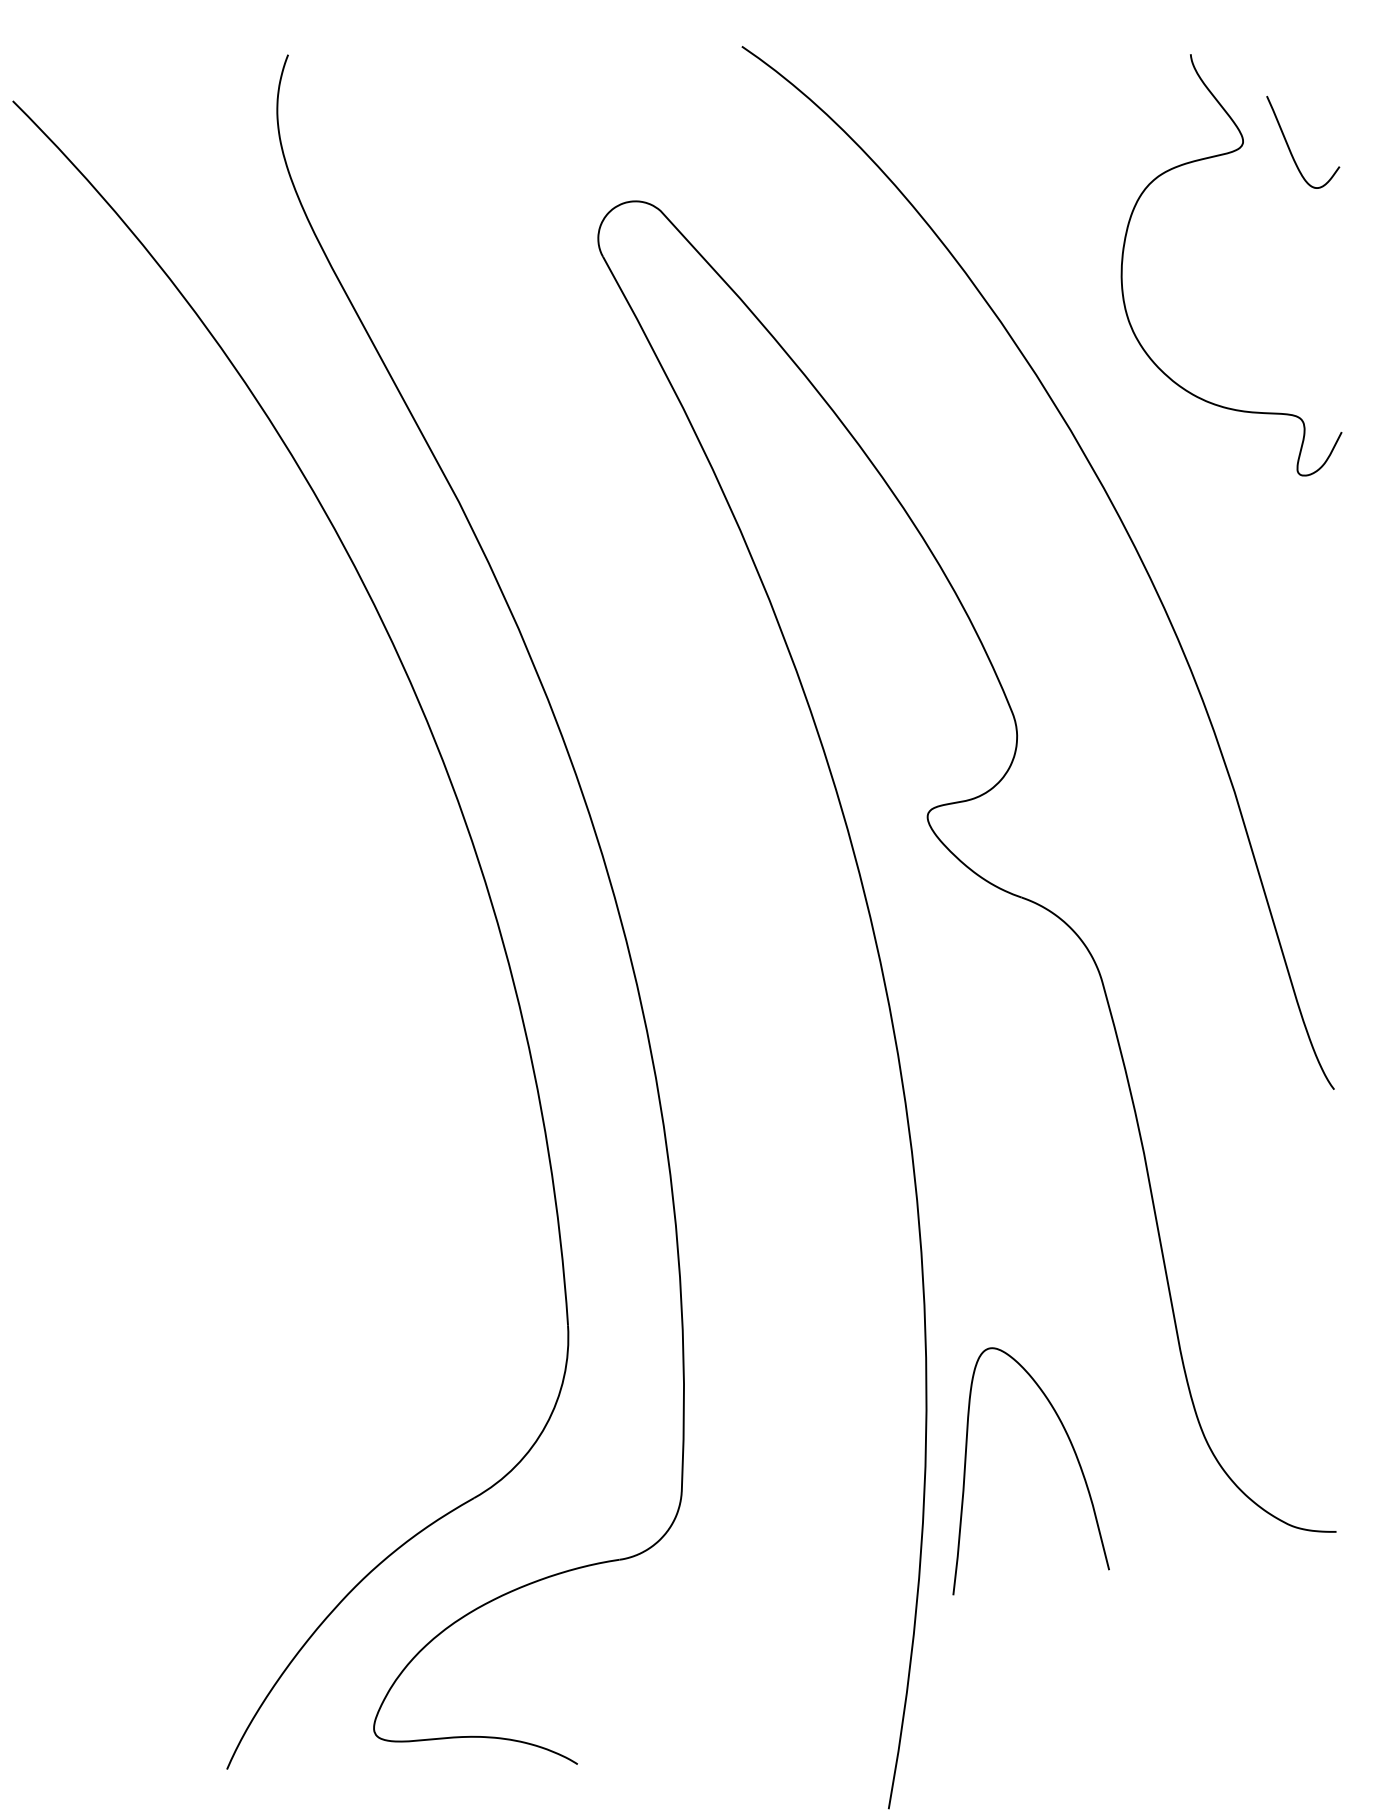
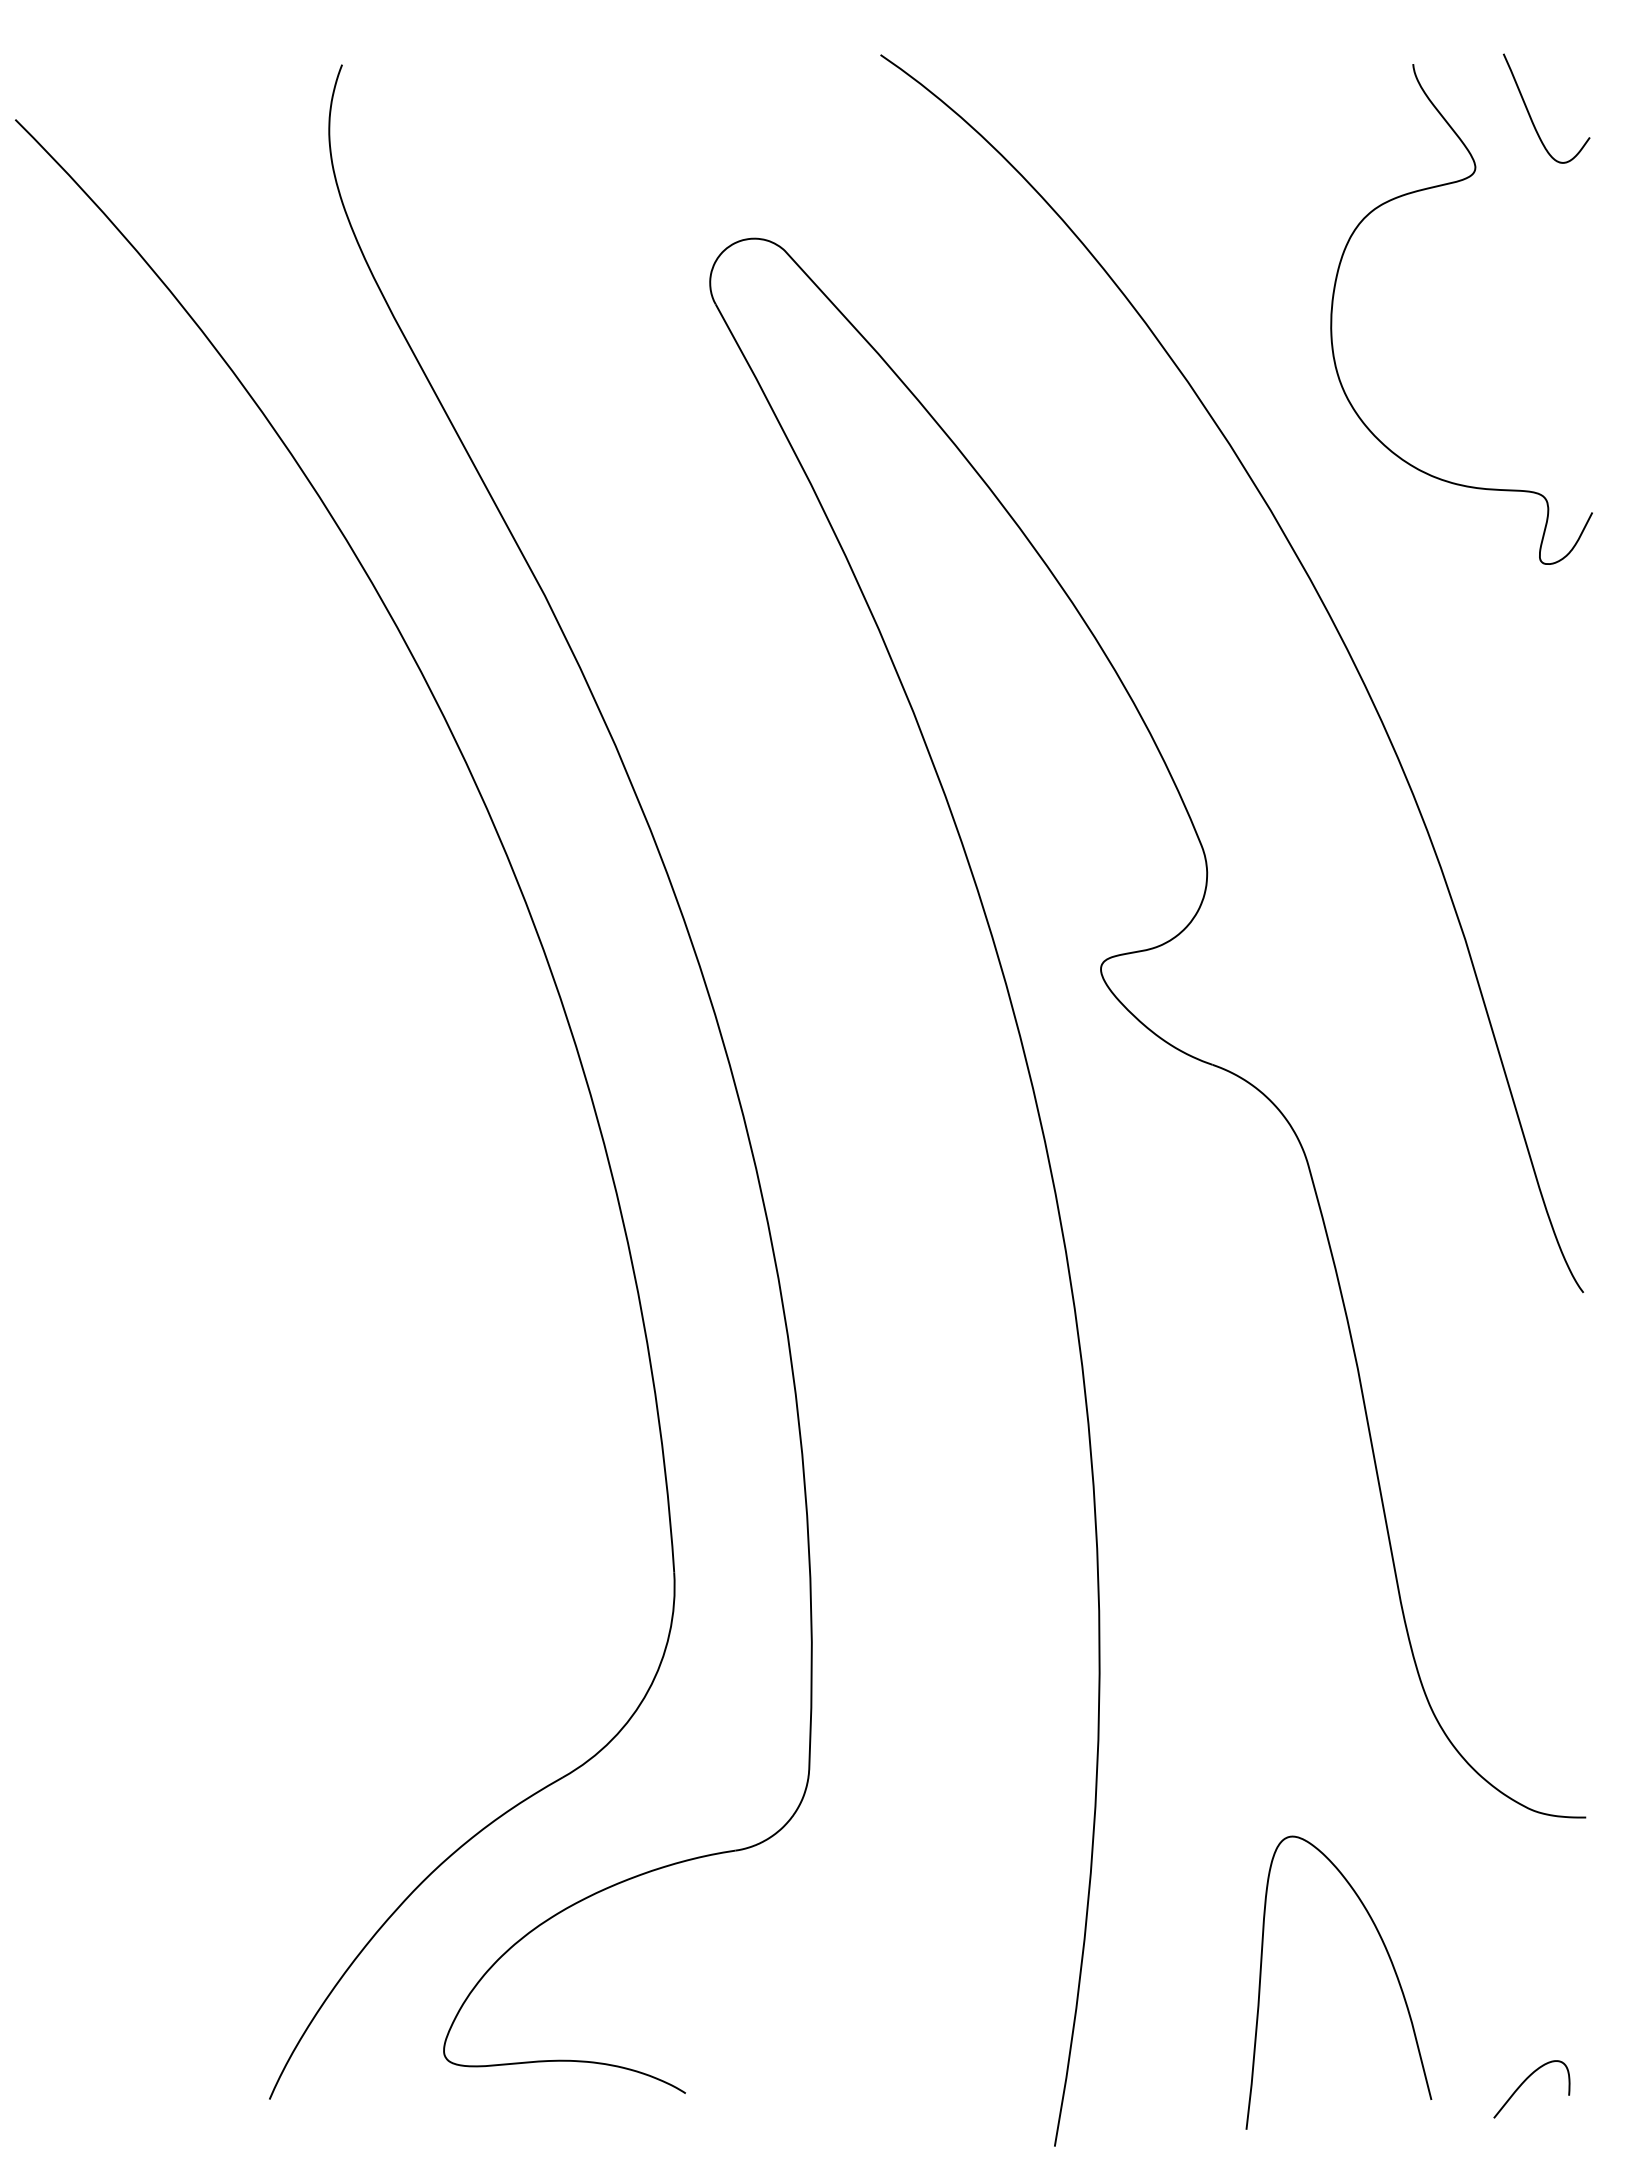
curve: (1290, 148) -> (1531, 116), moved
curve: (1074, 1454) -> (1390, 1962), moved
curve: (1284, 1755) -> (1524, 2082), added

